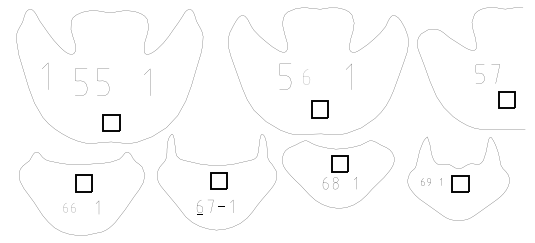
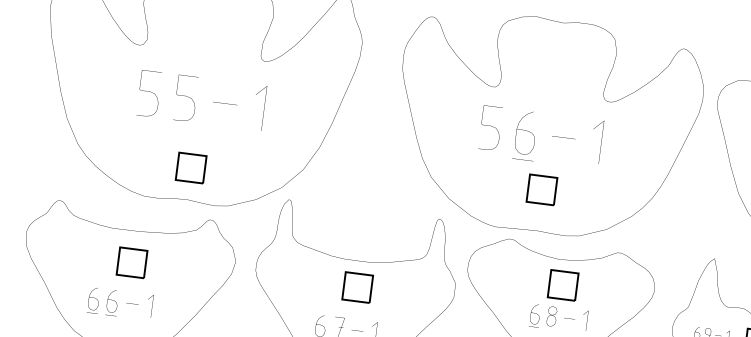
line: (48, 76) -> (96, 77), removed
part: (306, 76) -> (526, 132), size x1.67
part: (69, 207) -> (103, 299), size x1.43

